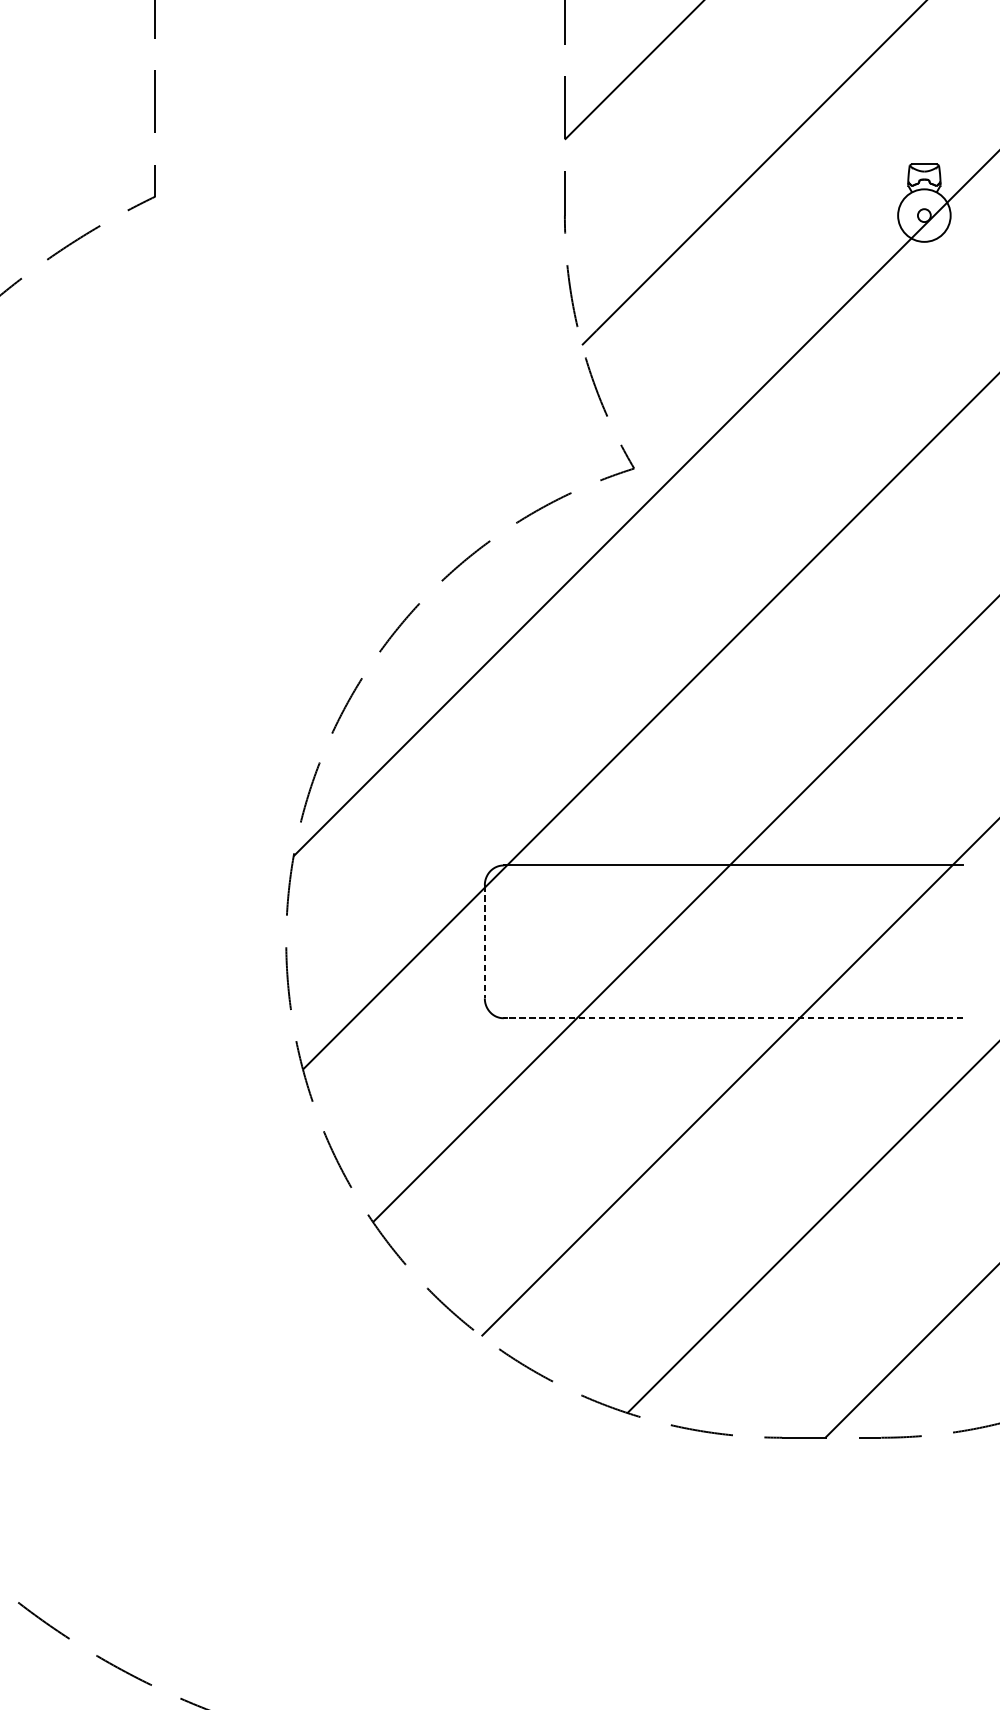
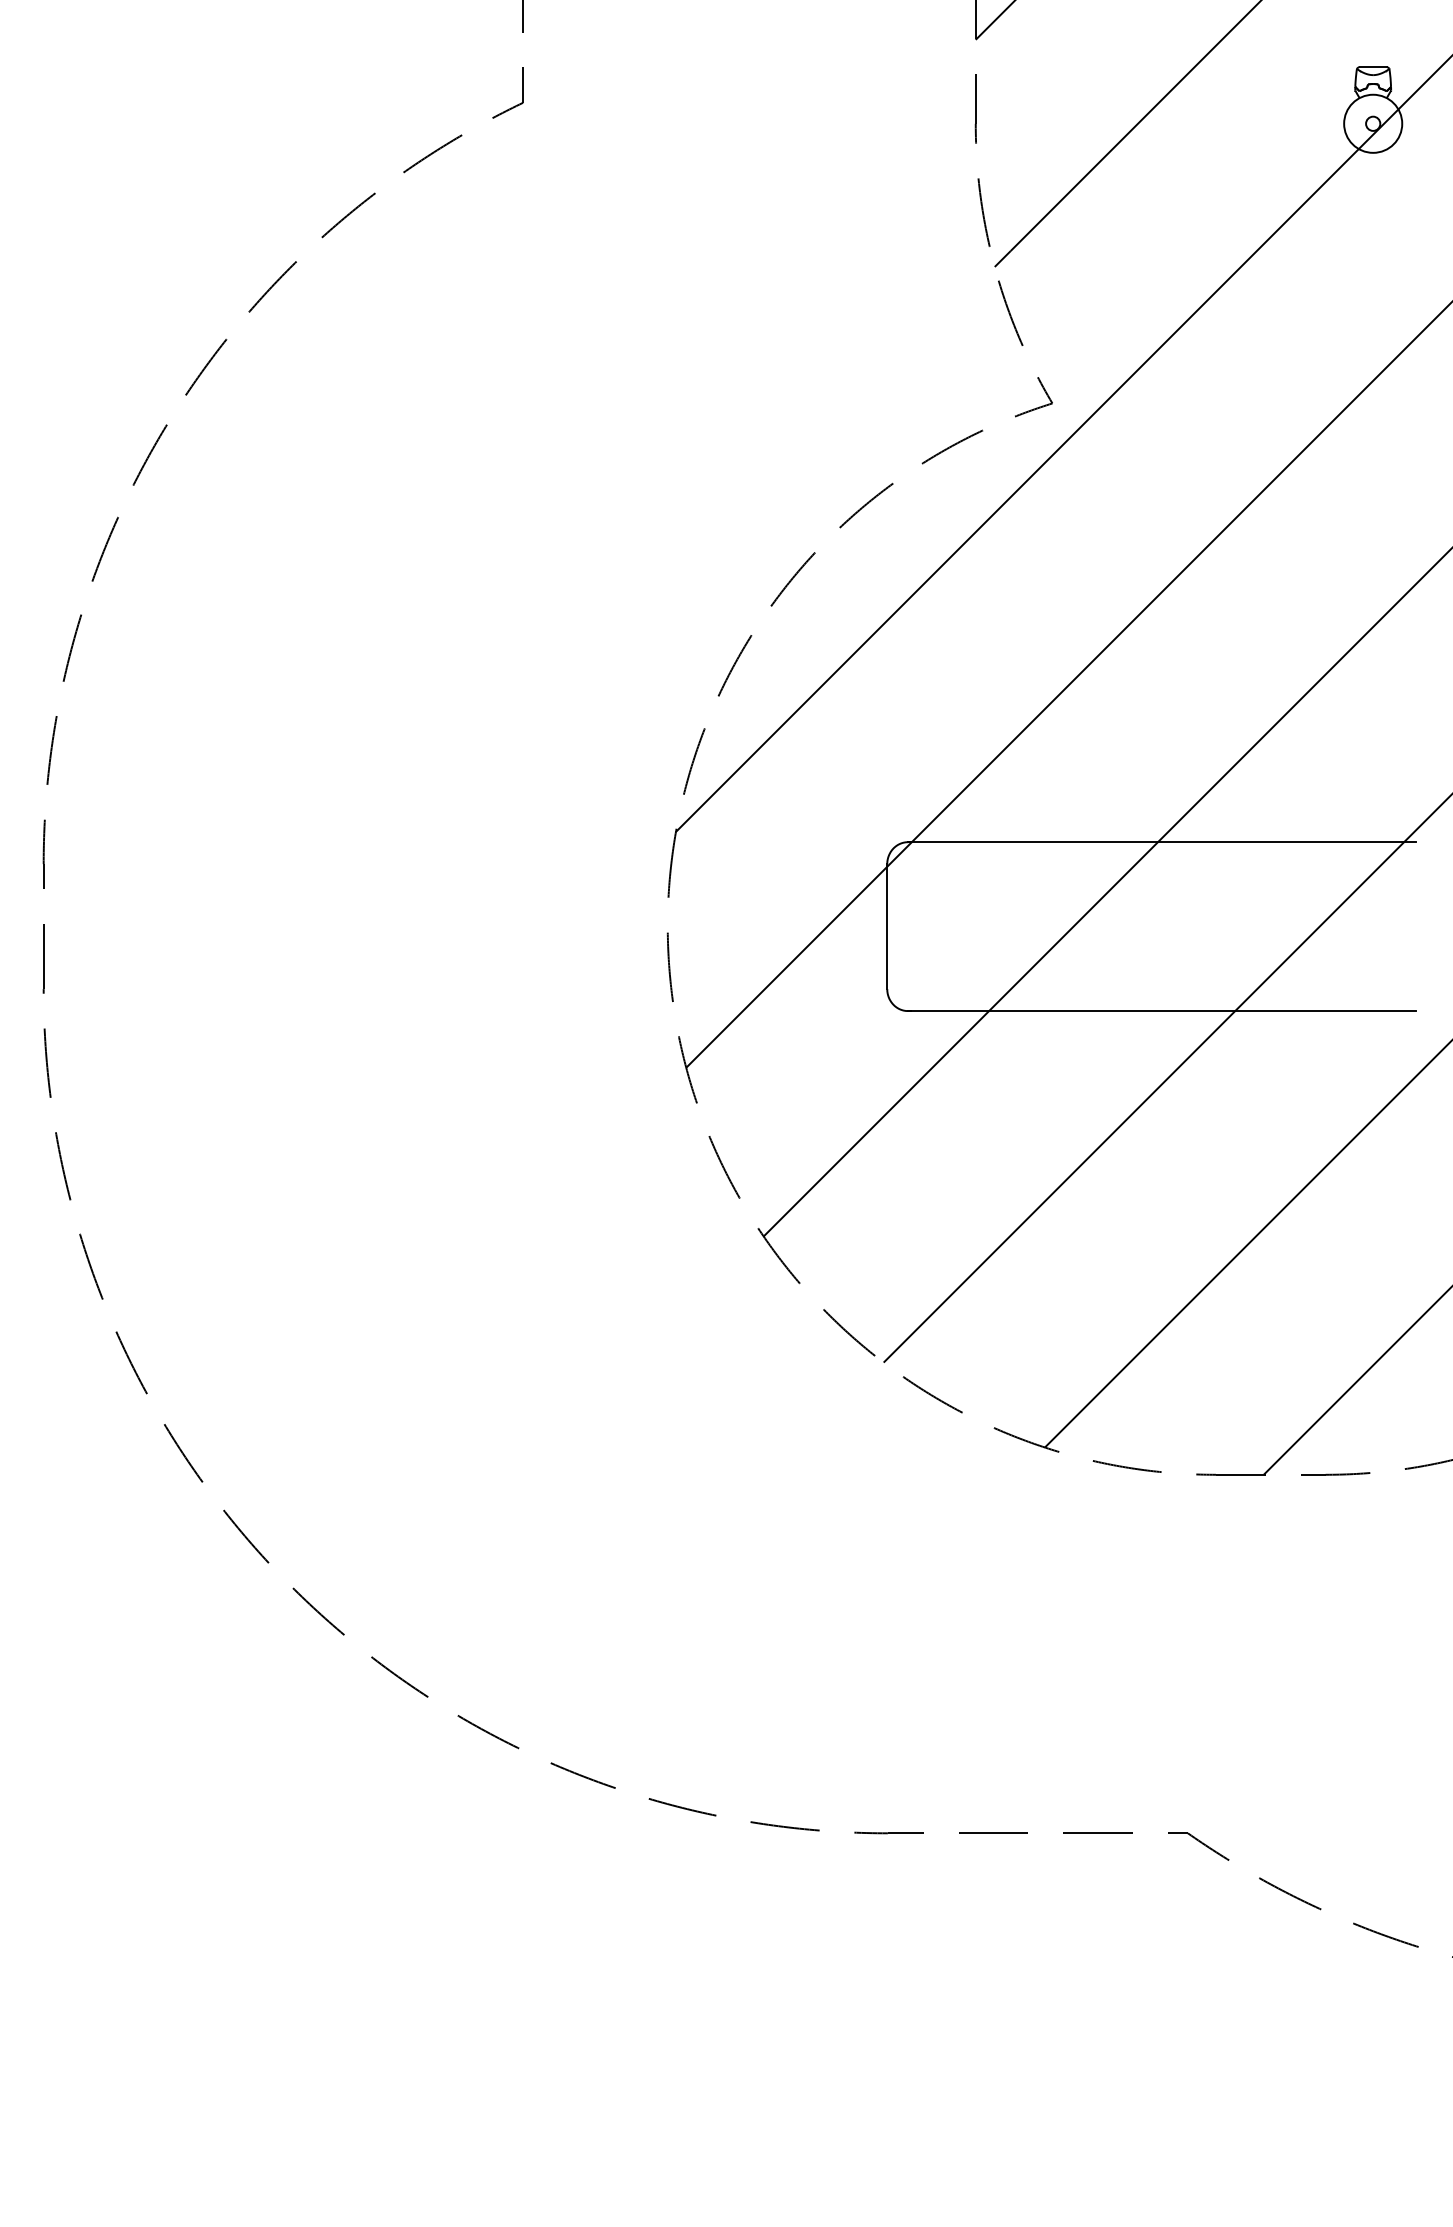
line: (485, 942) -> (887, 927), dashed -> solid
line: (732, 1018) -> (1161, 1011), dashed -> solid

